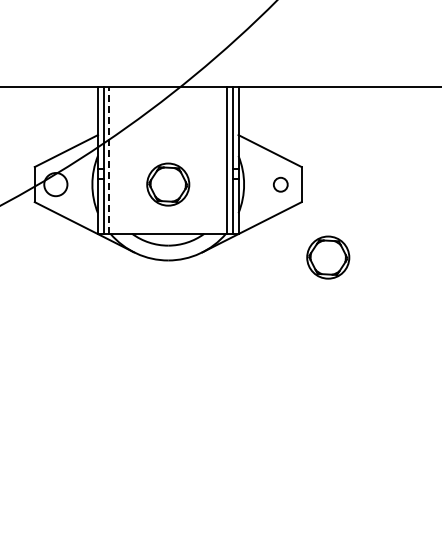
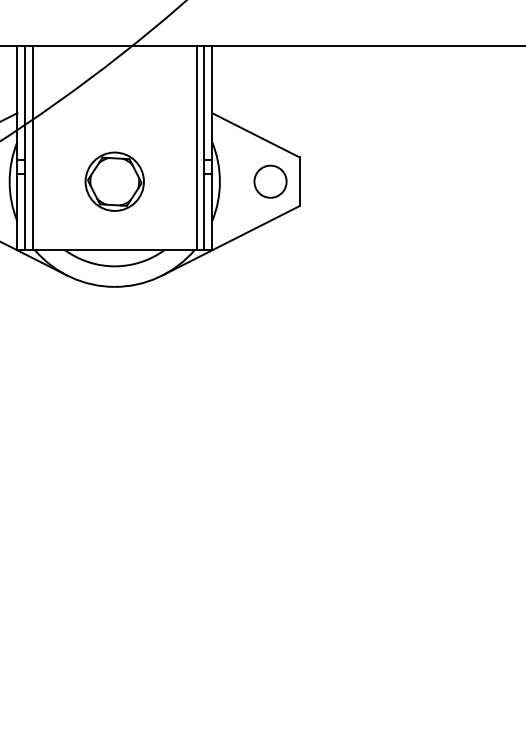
line: (109, 160) -> (33, 148), dashed -> solid
circle: (280, 184) -> (270, 181), size x1.67
part: (328, 257) -> (336, 282), removed

